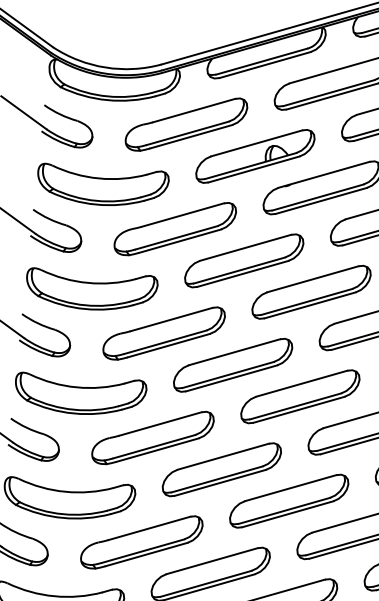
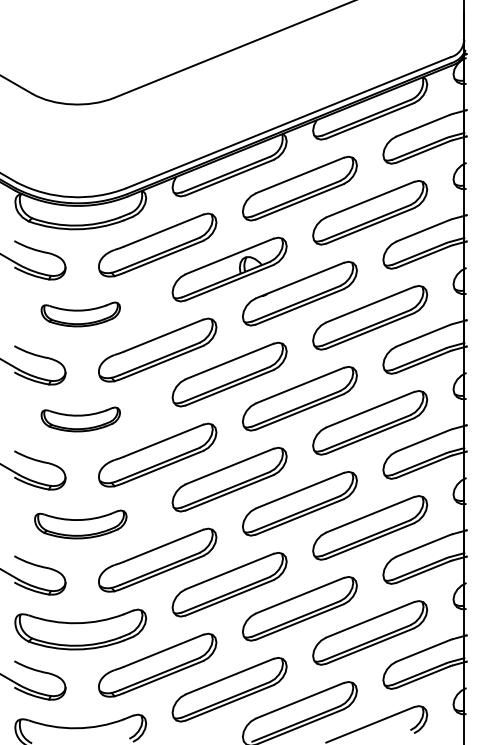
part: (102, 185) -> (80, 314), size x0.6
part: (91, 289) -> (80, 419), size x0.6
part: (80, 394) -> (80, 524), size x0.7

